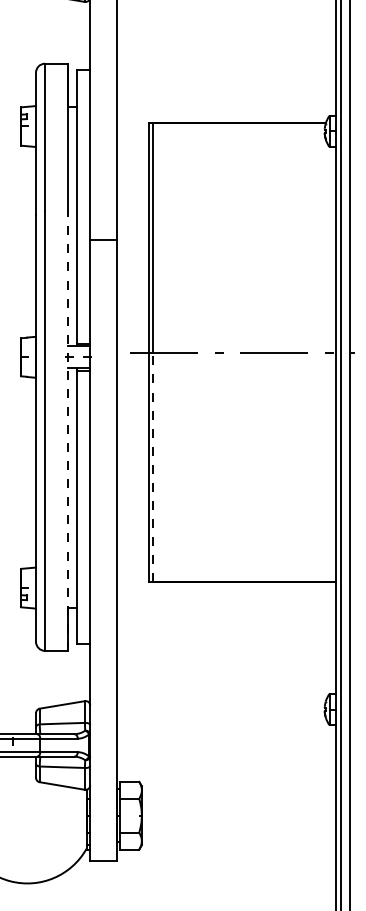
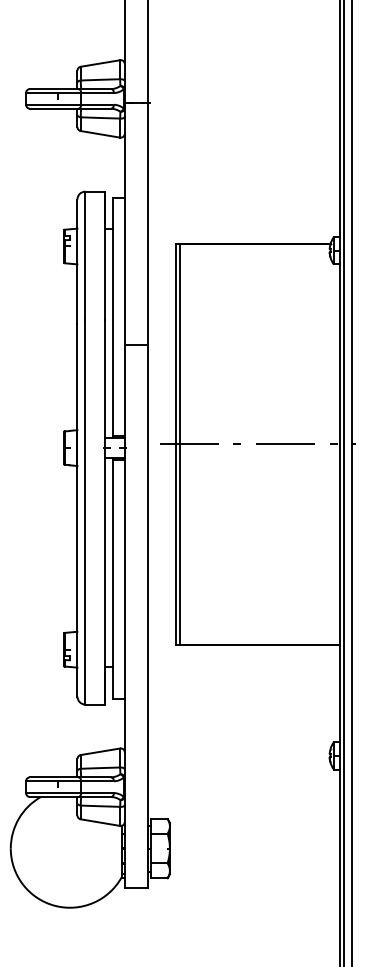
line: (68, 429) -> (105, 511), dashed -> solid
line: (153, 466) -> (180, 543), dashed -> solid

